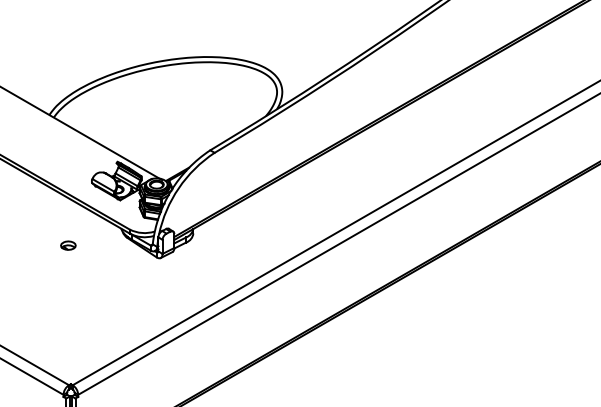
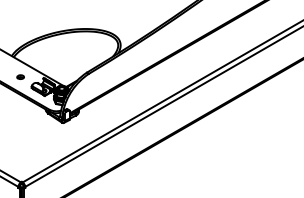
part: (68, 244) -> (20, 76), moved

